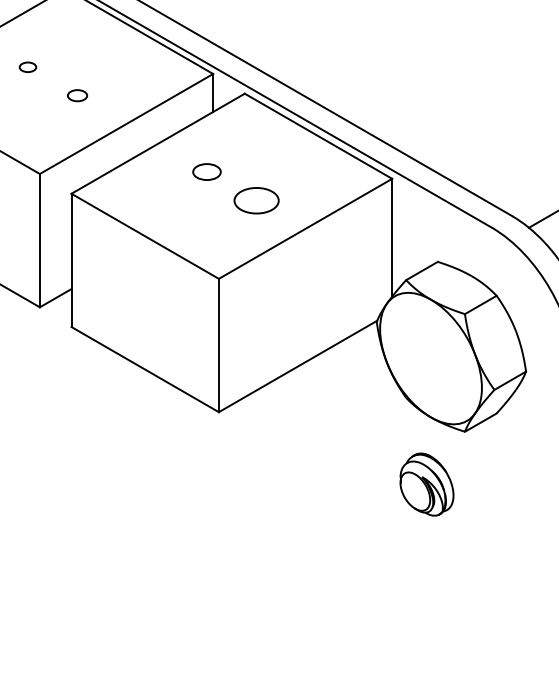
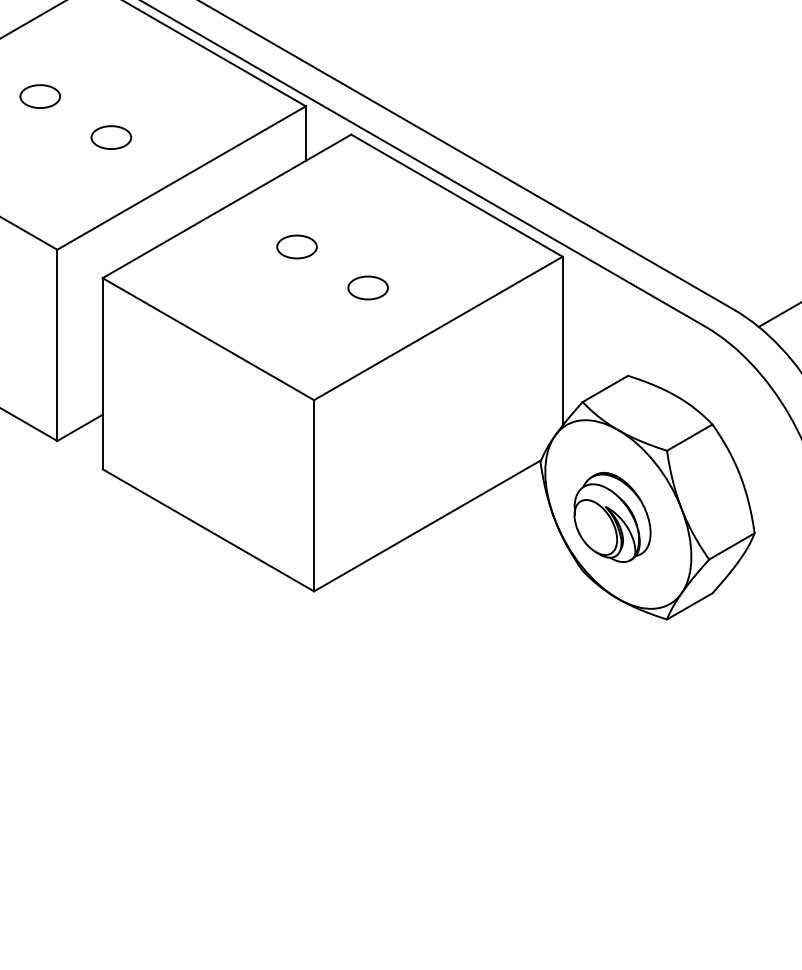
part: (27, 67) -> (39, 97), size x1.67
part: (77, 95) -> (111, 137), size x1.43
part: (256, 200) -> (368, 287), size x0.62
part: (426, 484) -> (611, 517), moved

